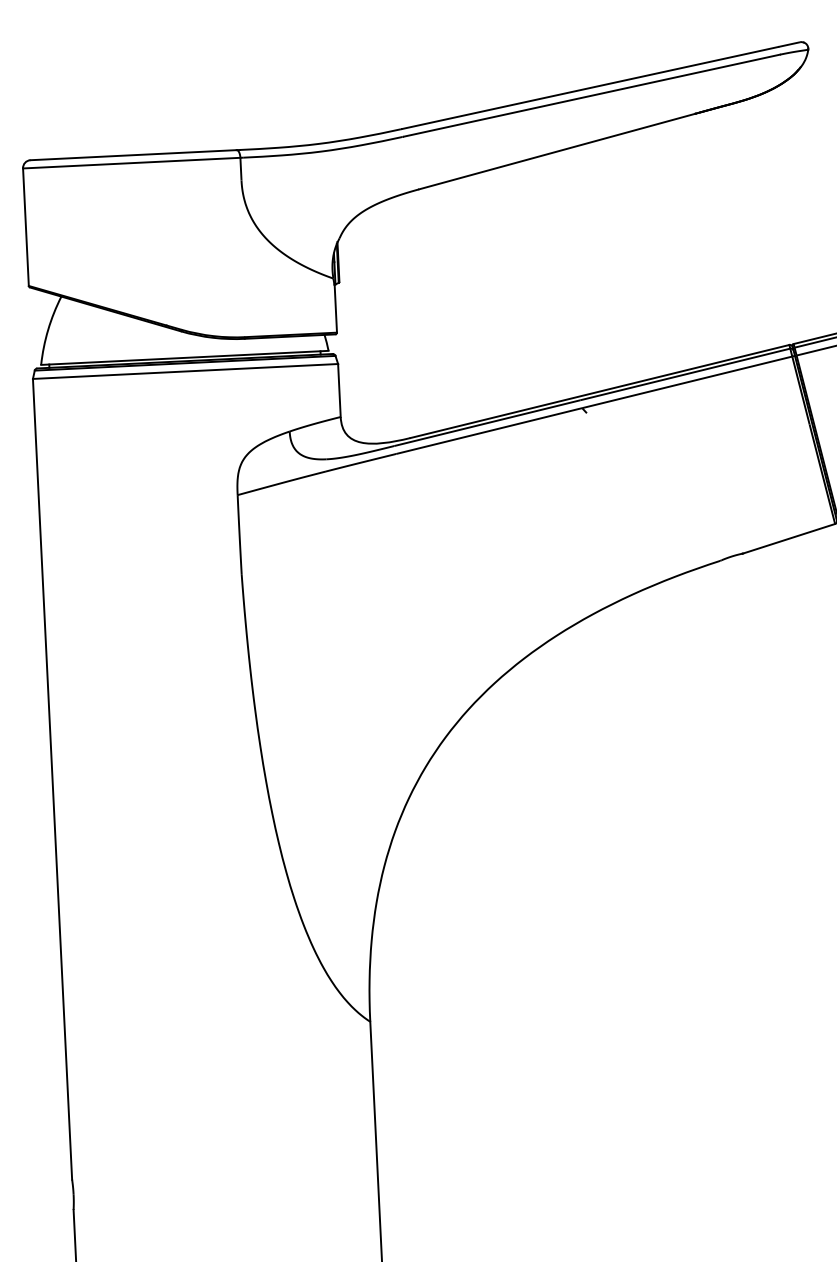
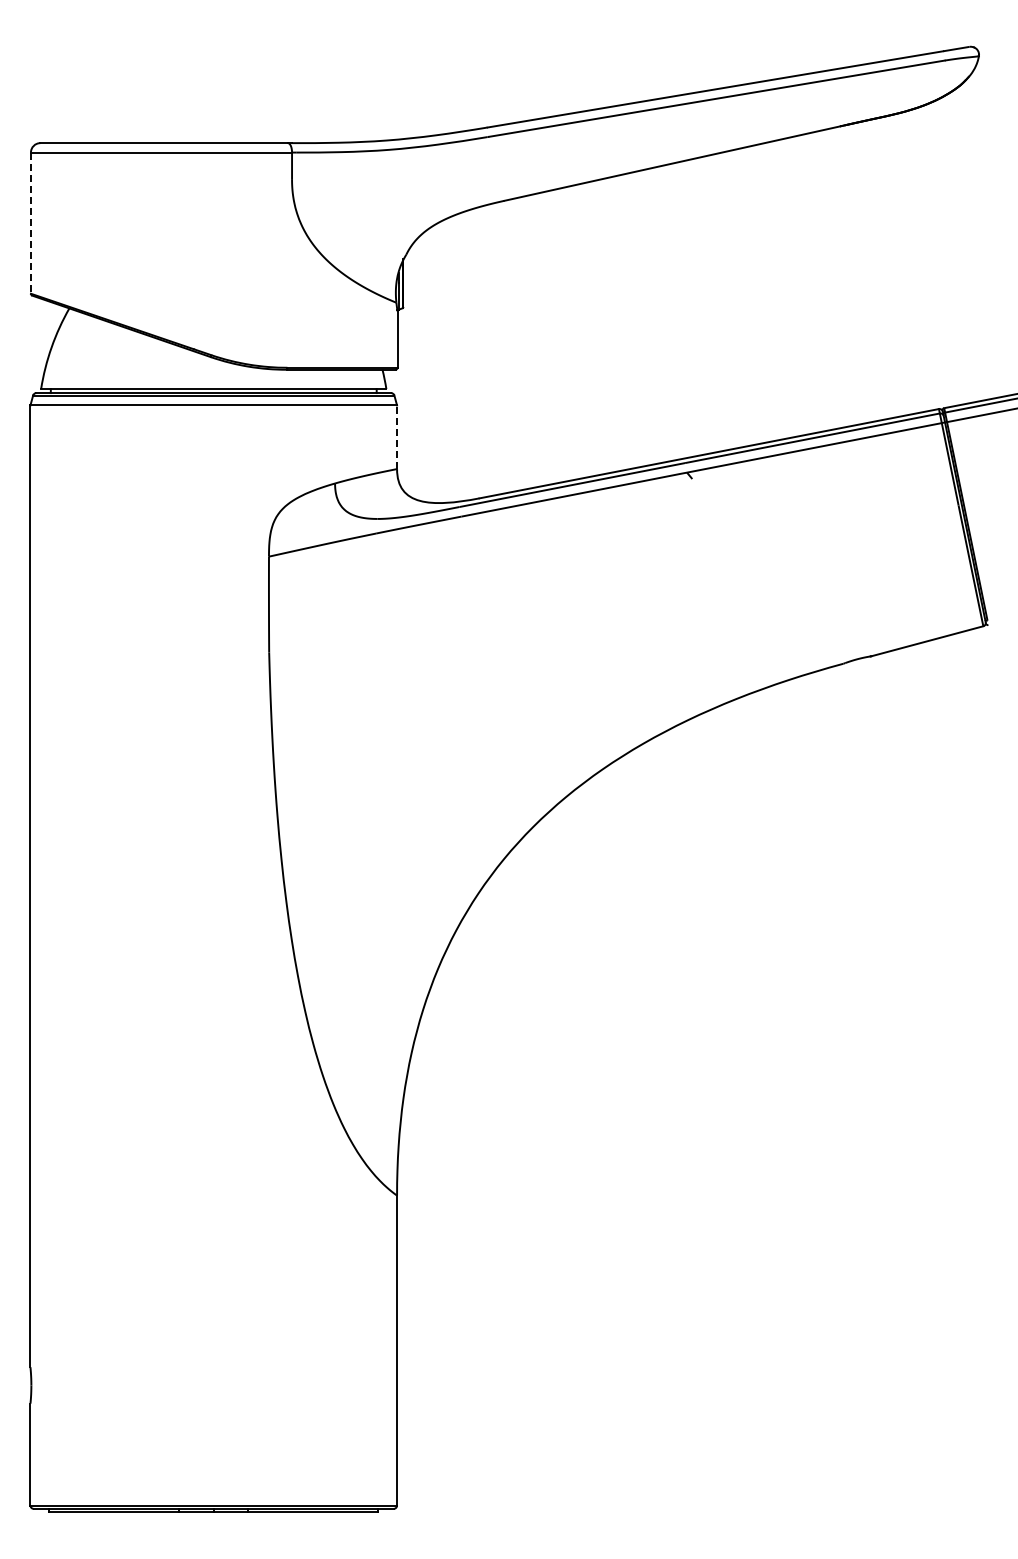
line: (25, 227) -> (30, 223), solid -> dashed
line: (339, 390) -> (397, 437), solid -> dashed

